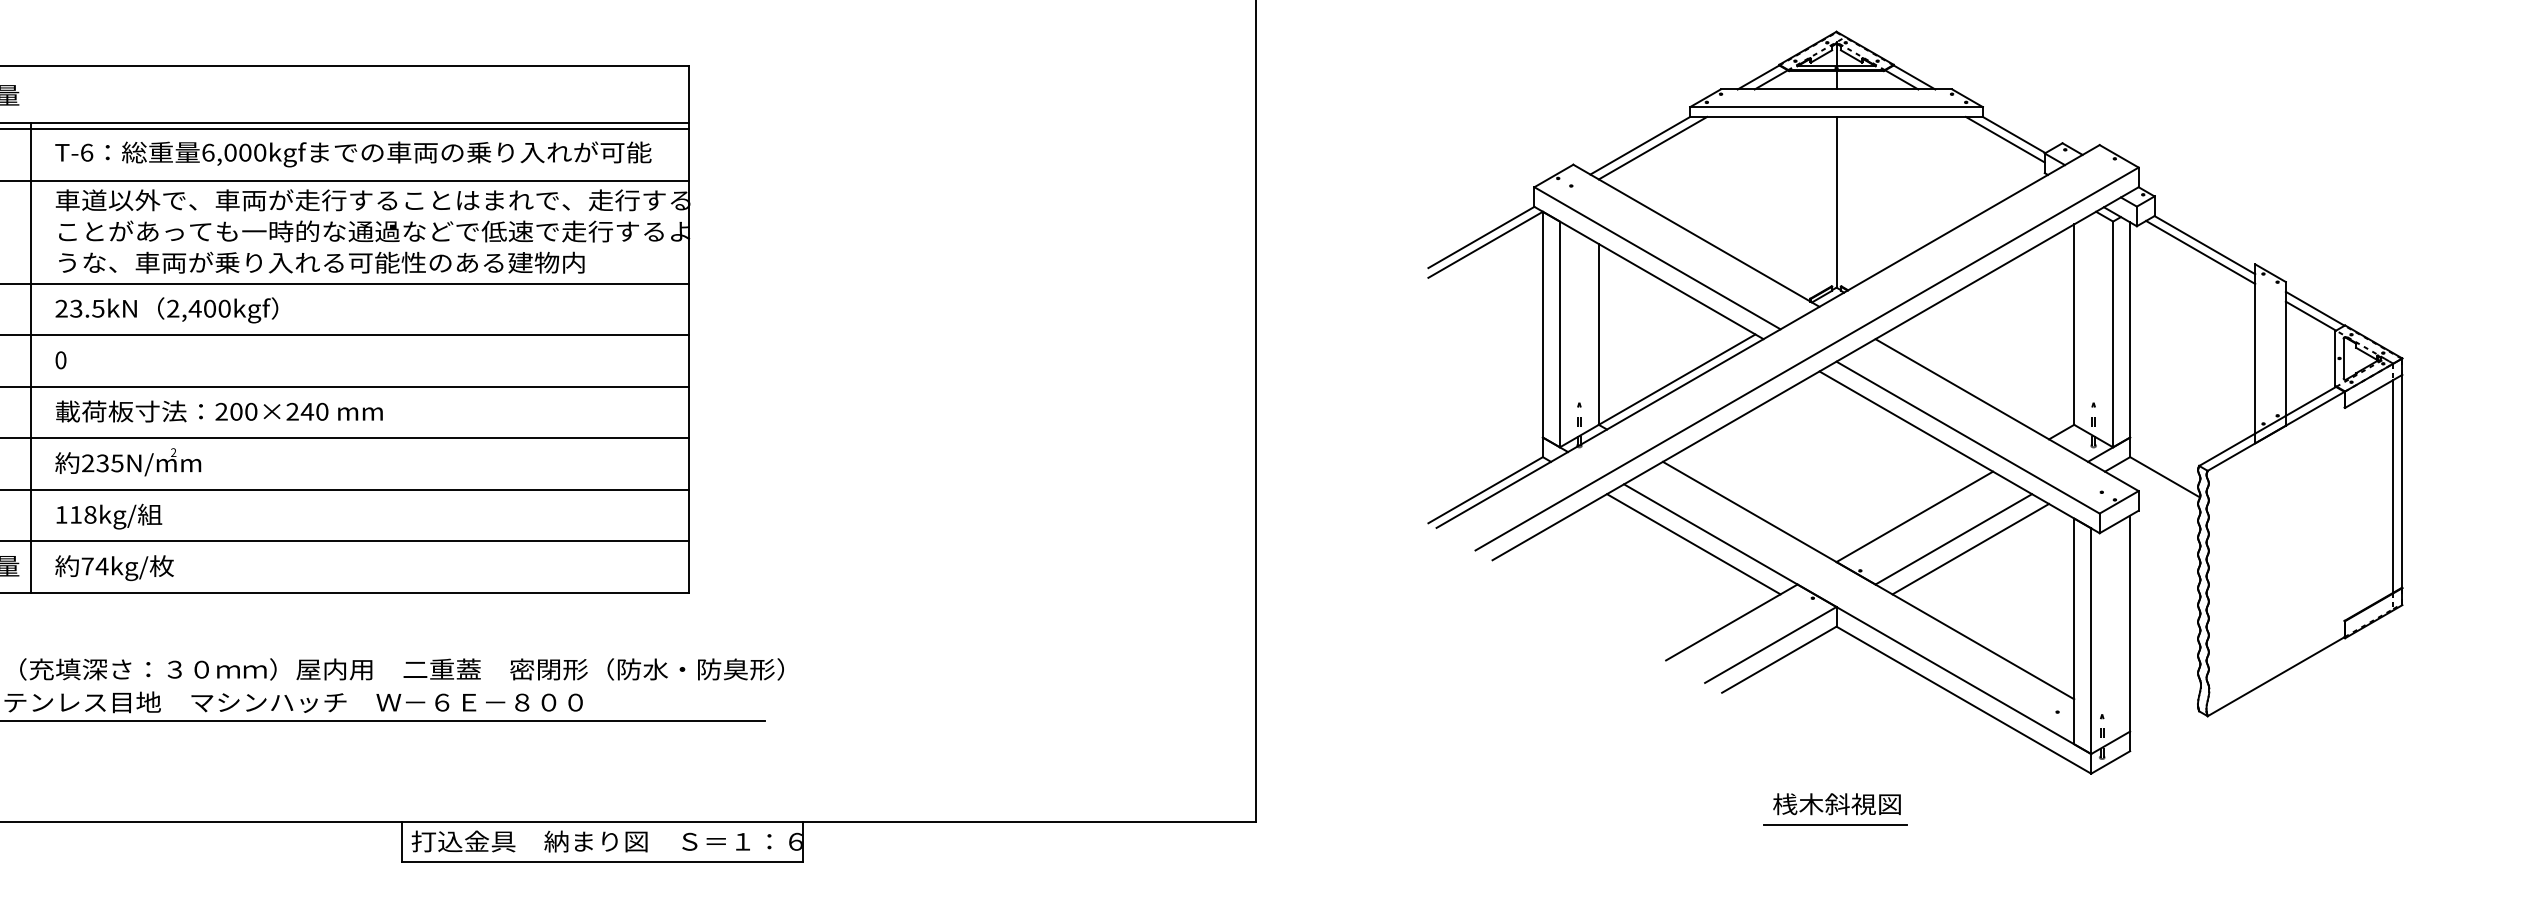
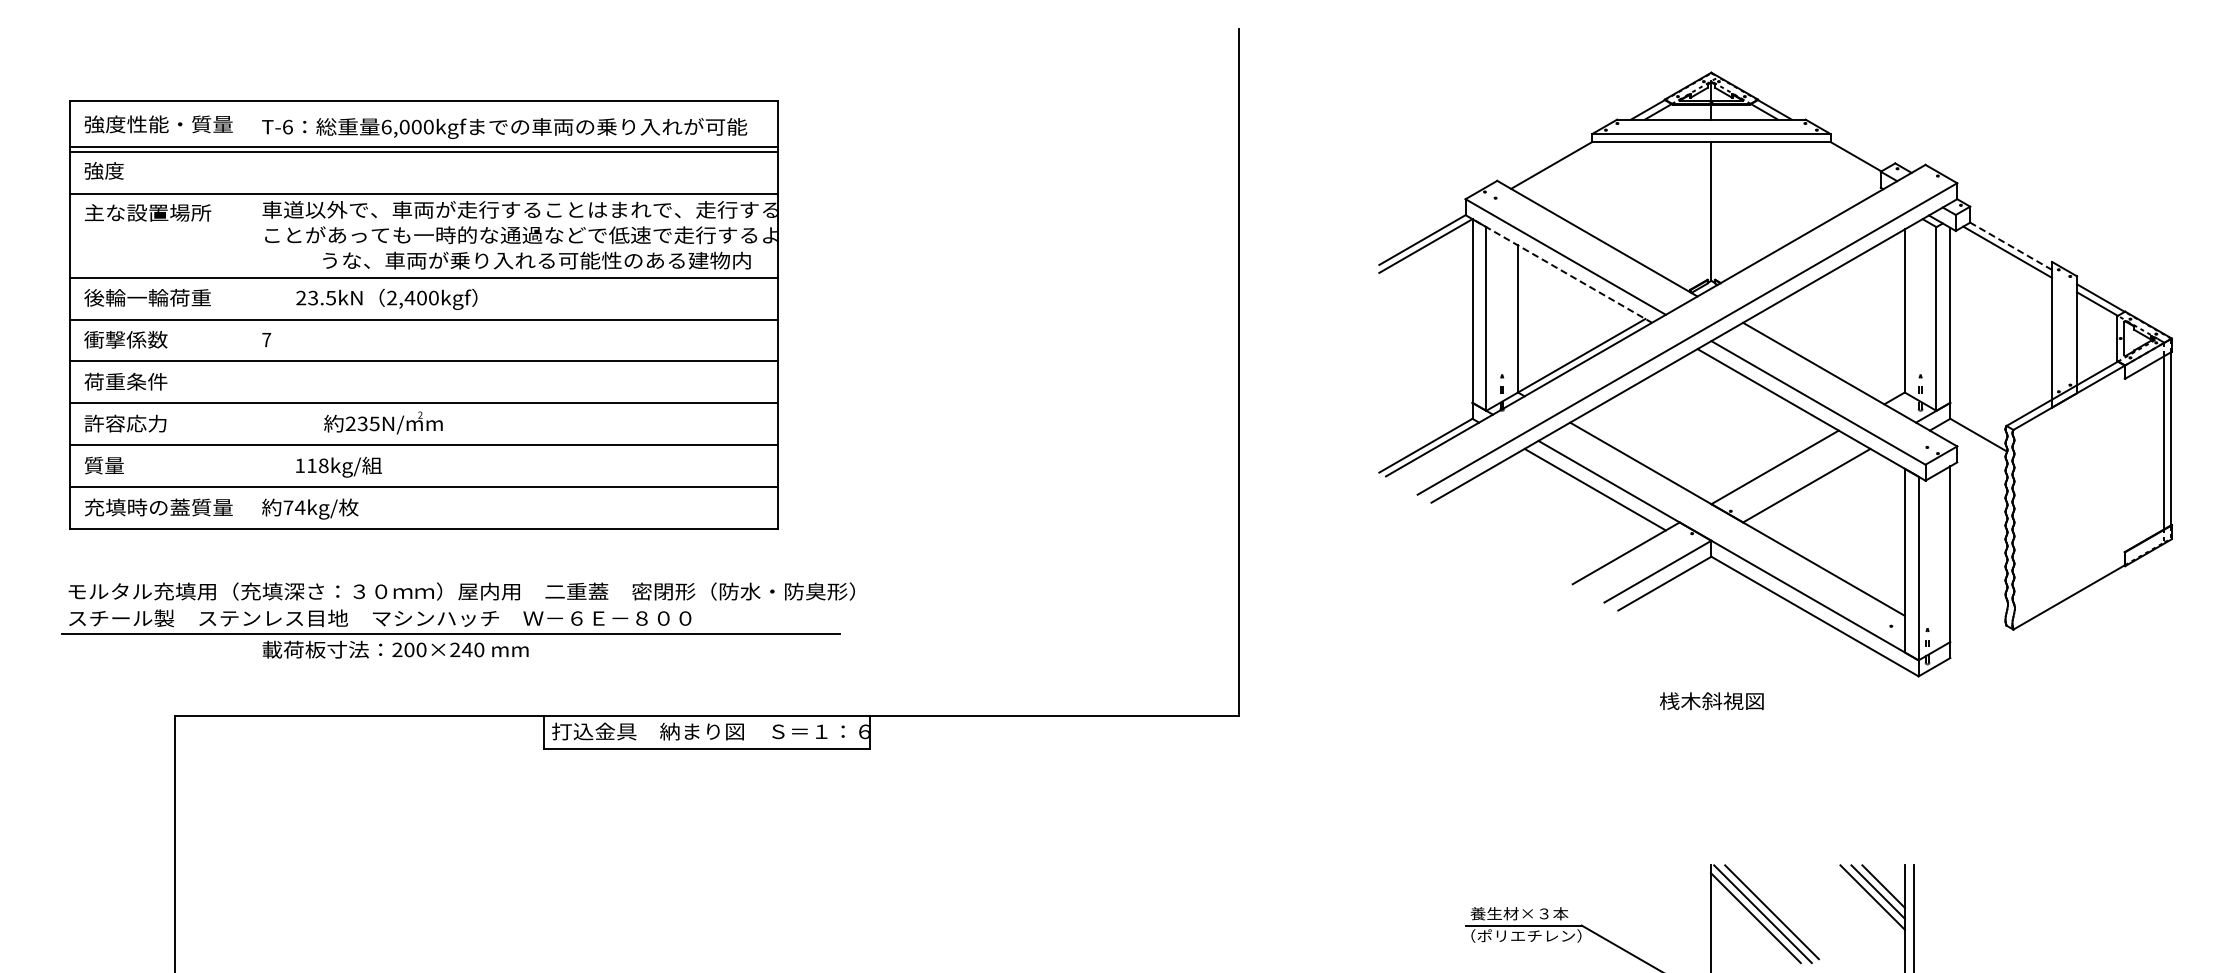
line: (2005, 139) -> (1848, 160), removed
line: (1653, 148) -> (1562, 167), removed
text: (353, 154) -> (504, 128), moved
line: (2204, 245) -> (2010, 246), solid -> dashed
text: (321, 262) -> (536, 260), moved
line: (1648, 273) -> (1558, 269), solid -> dashed
text: (166, 309) -> (386, 298), moved
line: (31, 358) -> (242, 338), removed
text: (60, 359) -> (266, 339), 0 -> 7
text: (219, 411) -> (395, 649), moved
text: (128, 461) -> (383, 422), moved
text: (108, 516) -> (338, 467), moved
line: (1970, 548) -> (1820, 493), removed
line: (1835, 825) -> (1710, 718), removed

